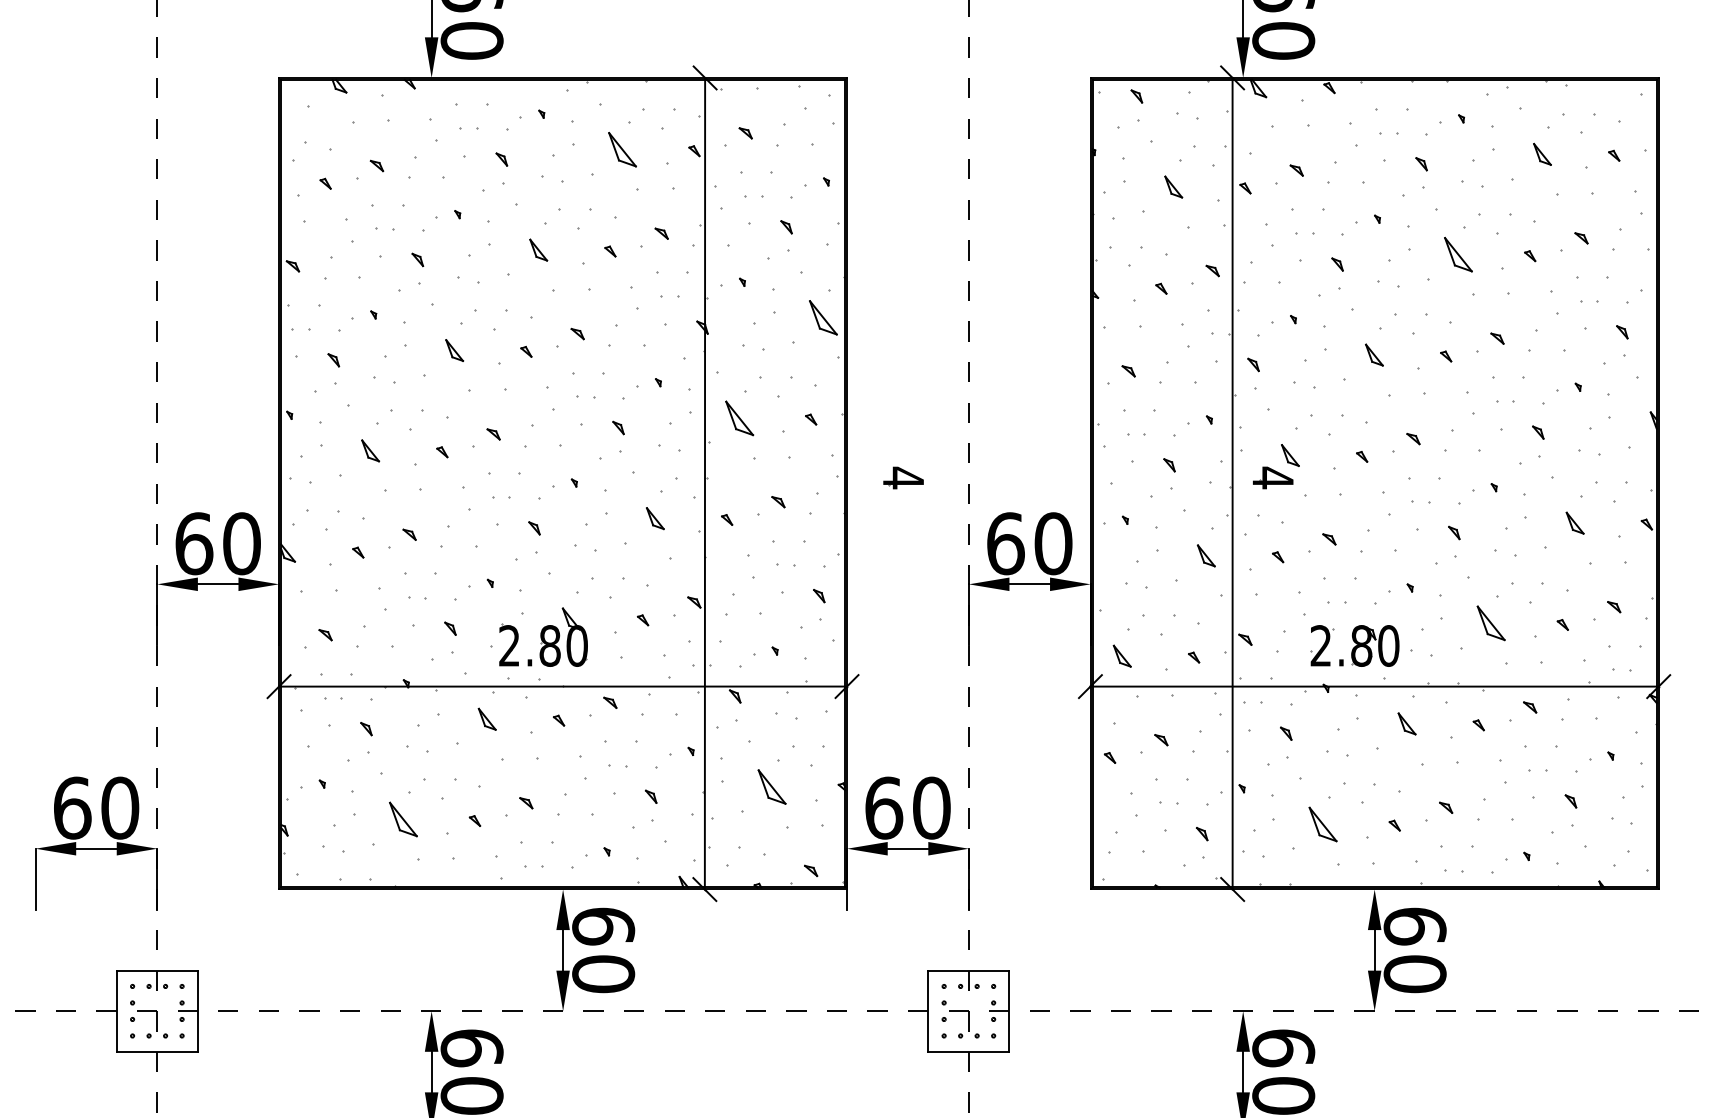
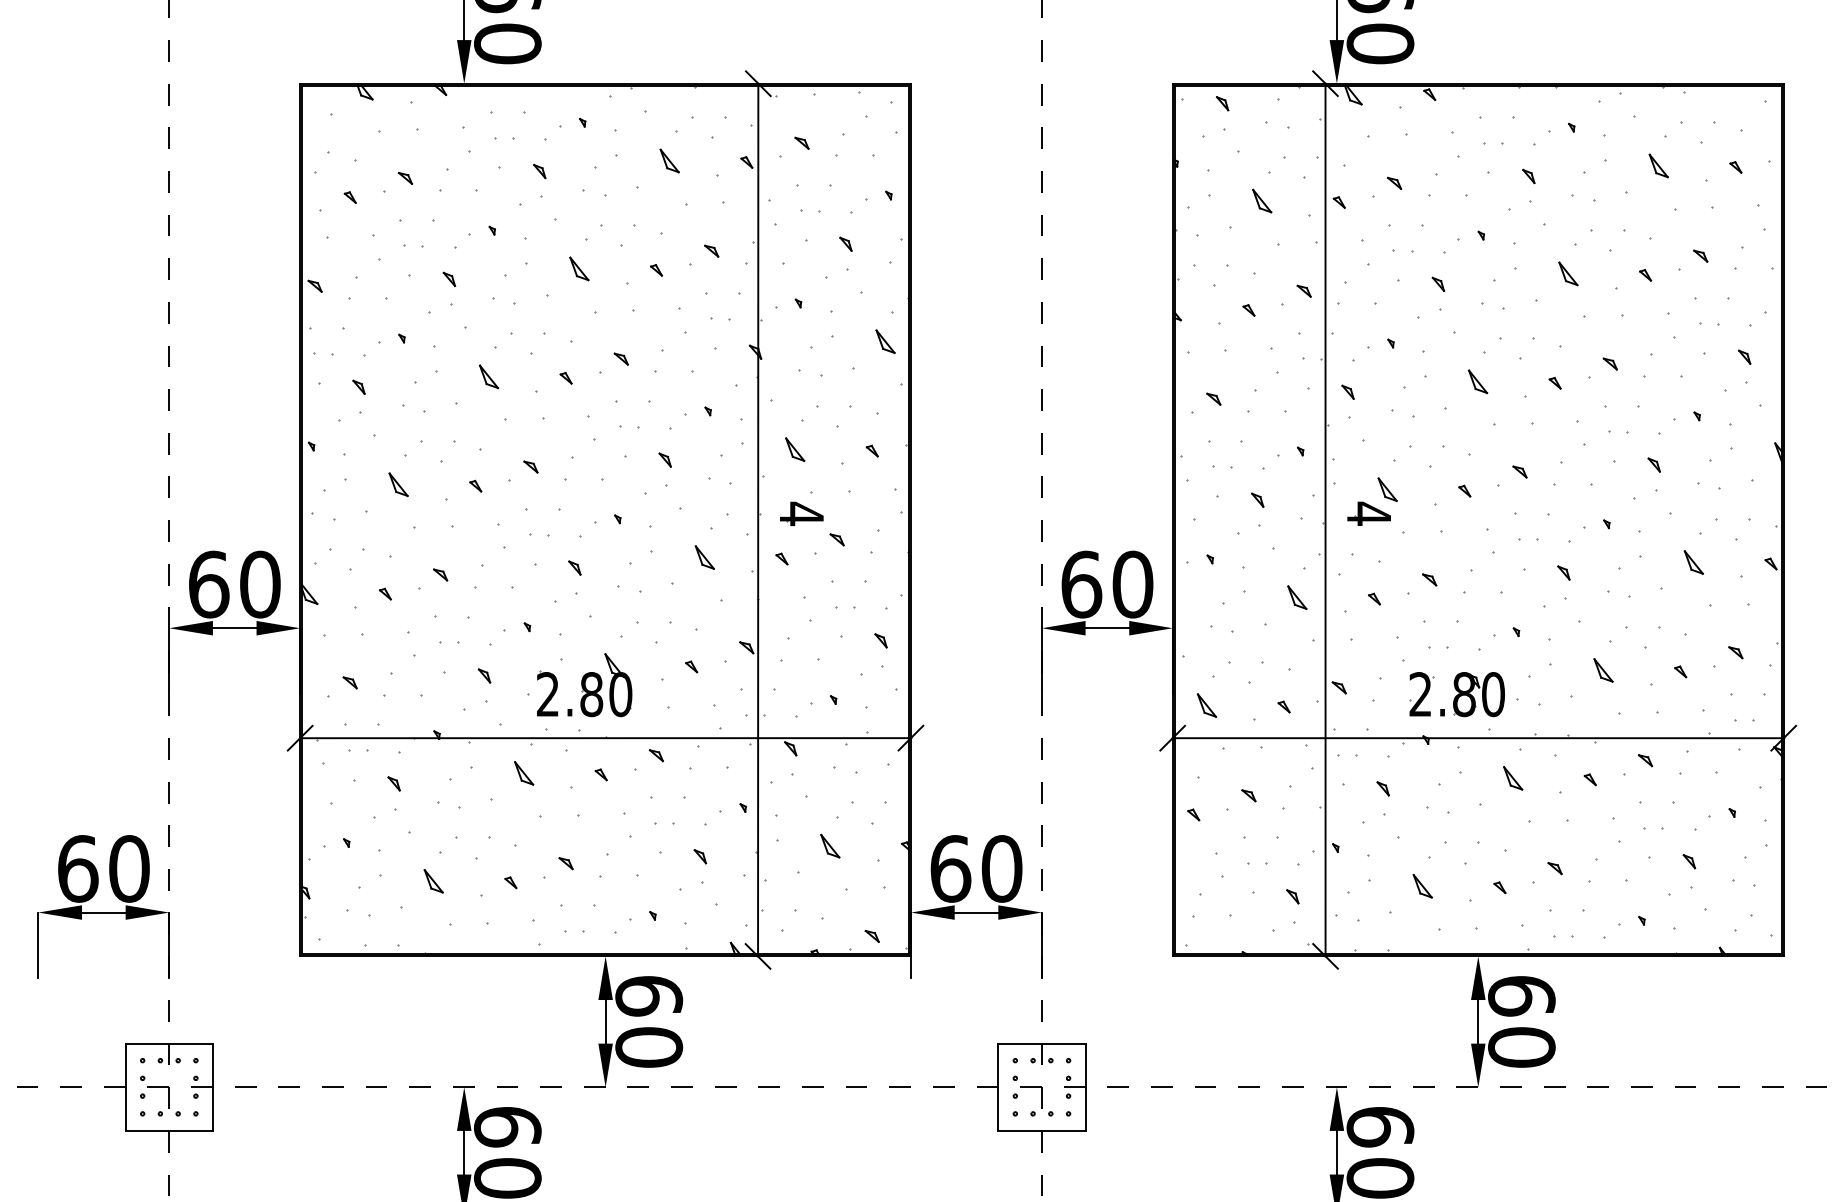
part: (622, 149) -> (669, 160), size x0.62
part: (1458, 254) -> (1568, 273), size x0.62
part: (823, 317) -> (885, 341), size x0.62
part: (738, 417) -> (794, 448), size x0.62
part: (903, 477) -> (801, 513), moved
part: (1490, 623) -> (1602, 670), size x0.62
part: (771, 786) -> (829, 845), size x0.62
part: (402, 819) -> (432, 881), size x0.62
part: (1322, 823) -> (1422, 885), size x0.62

